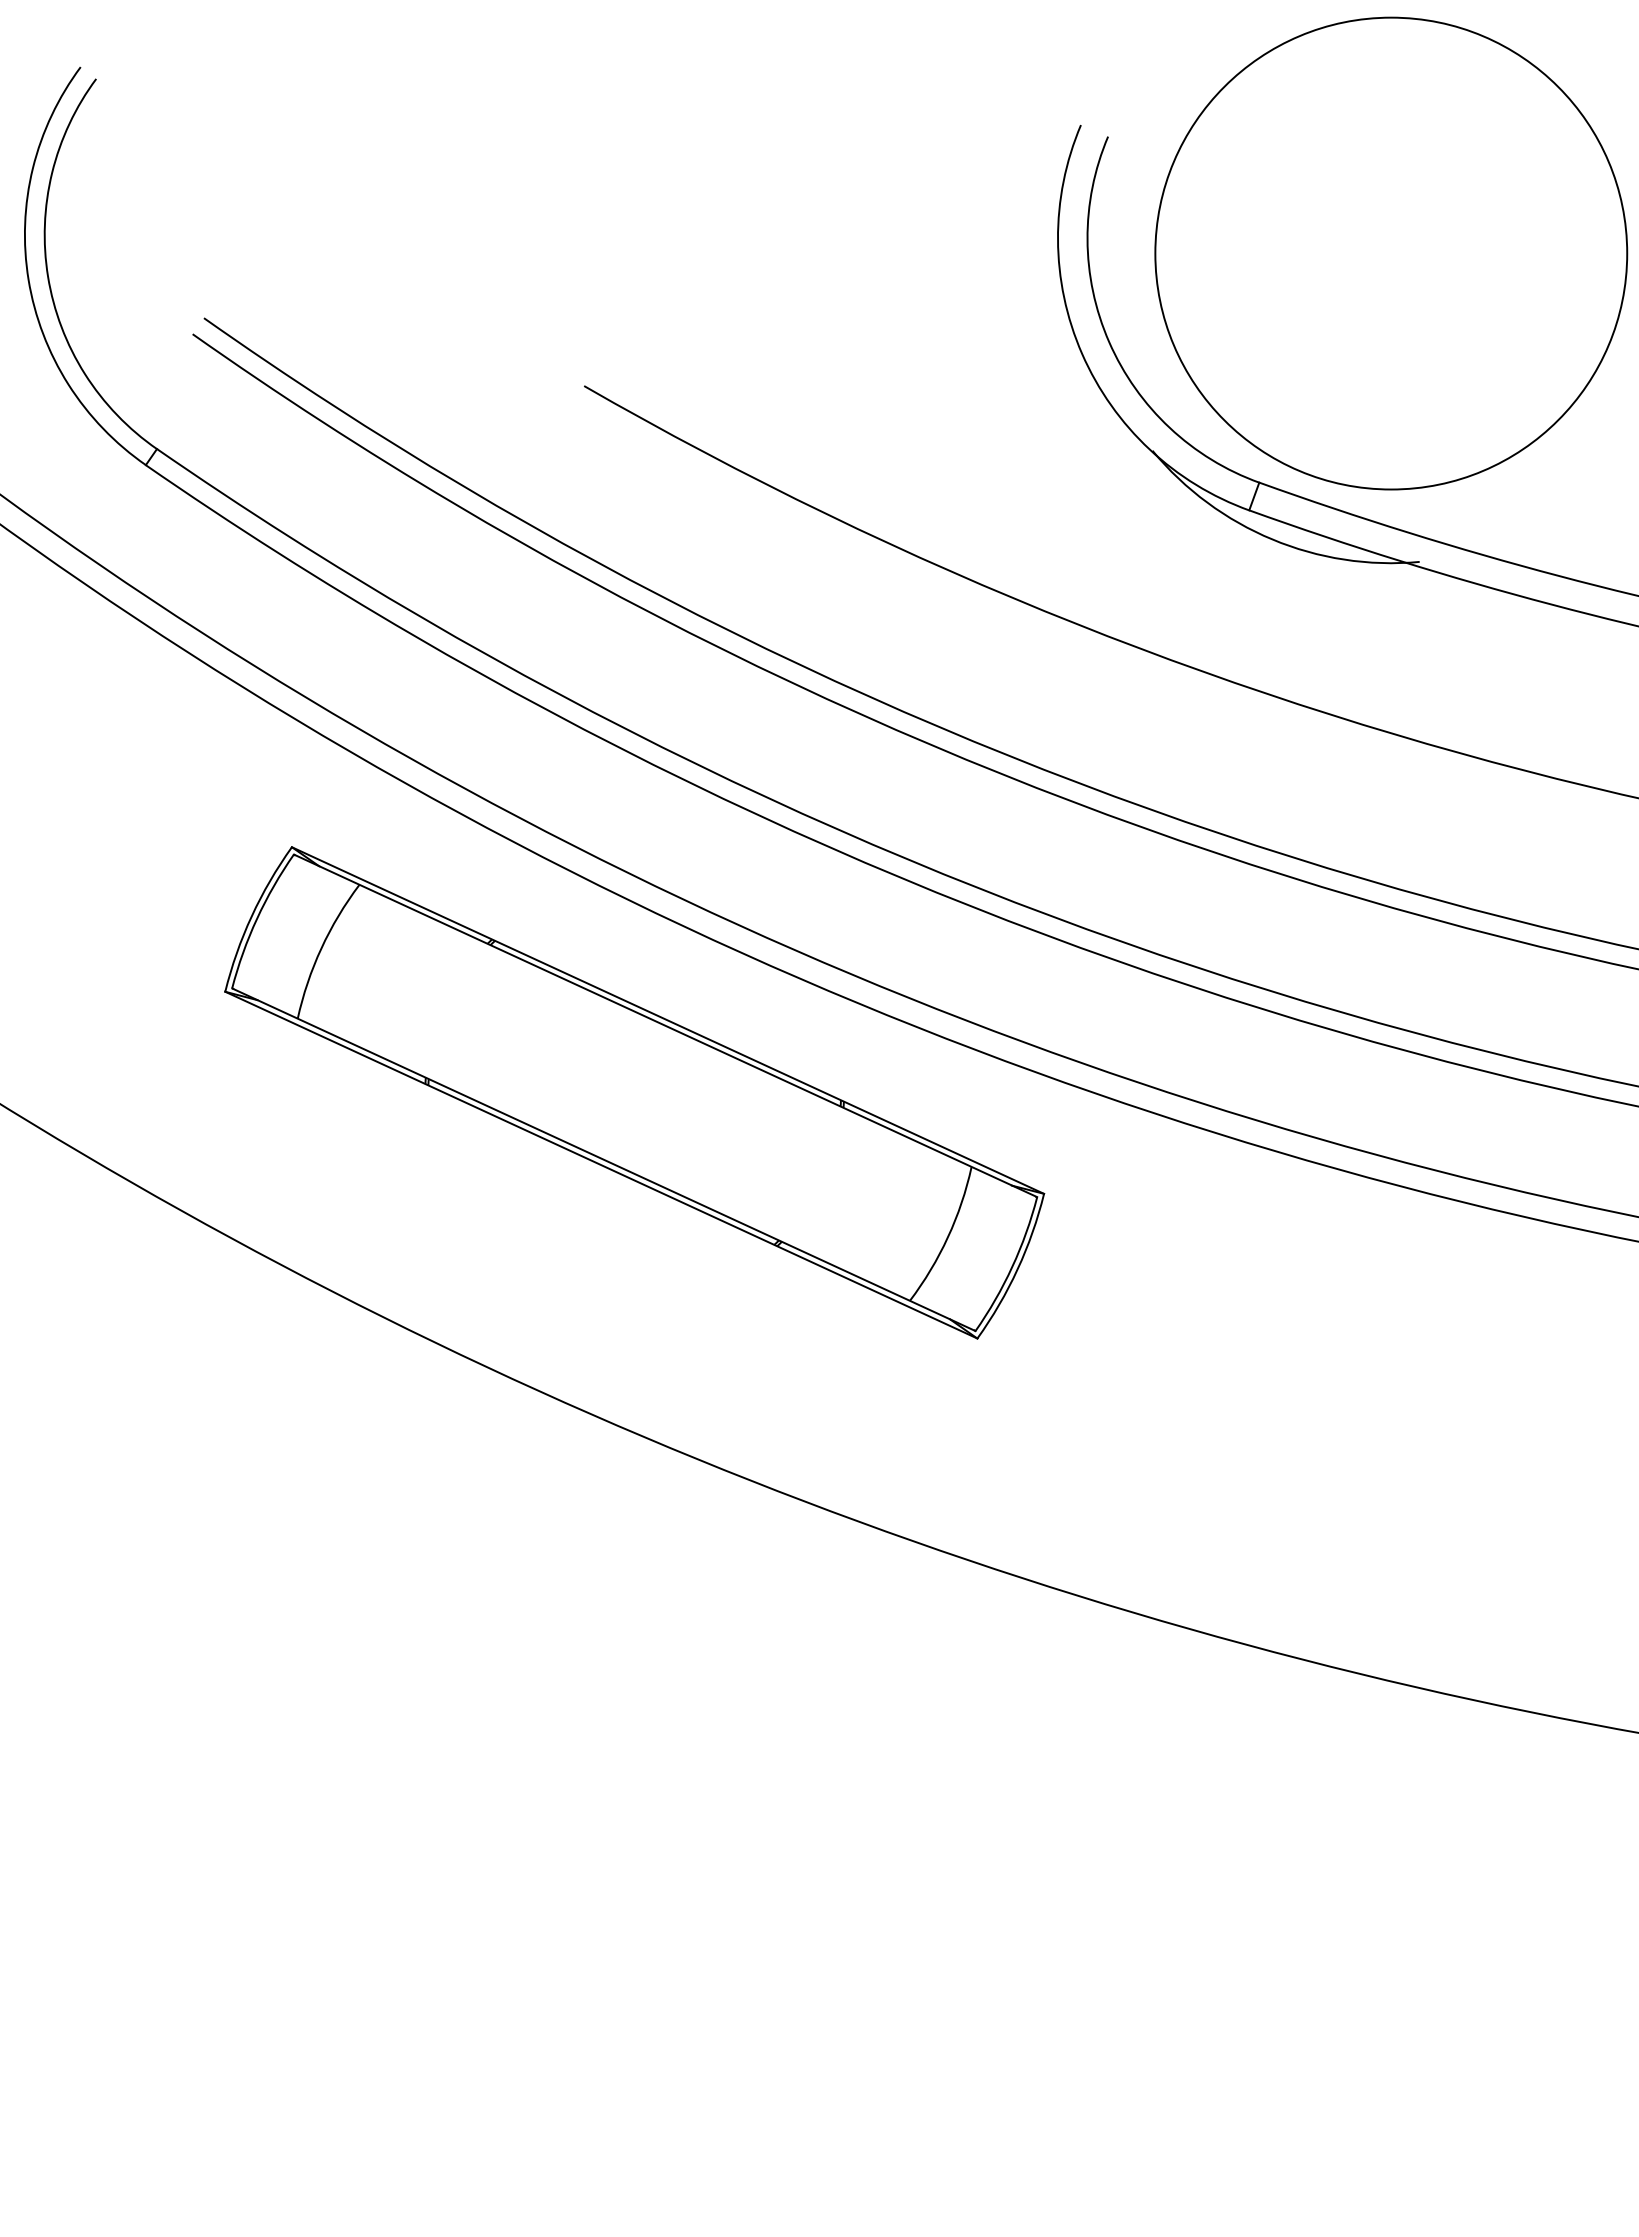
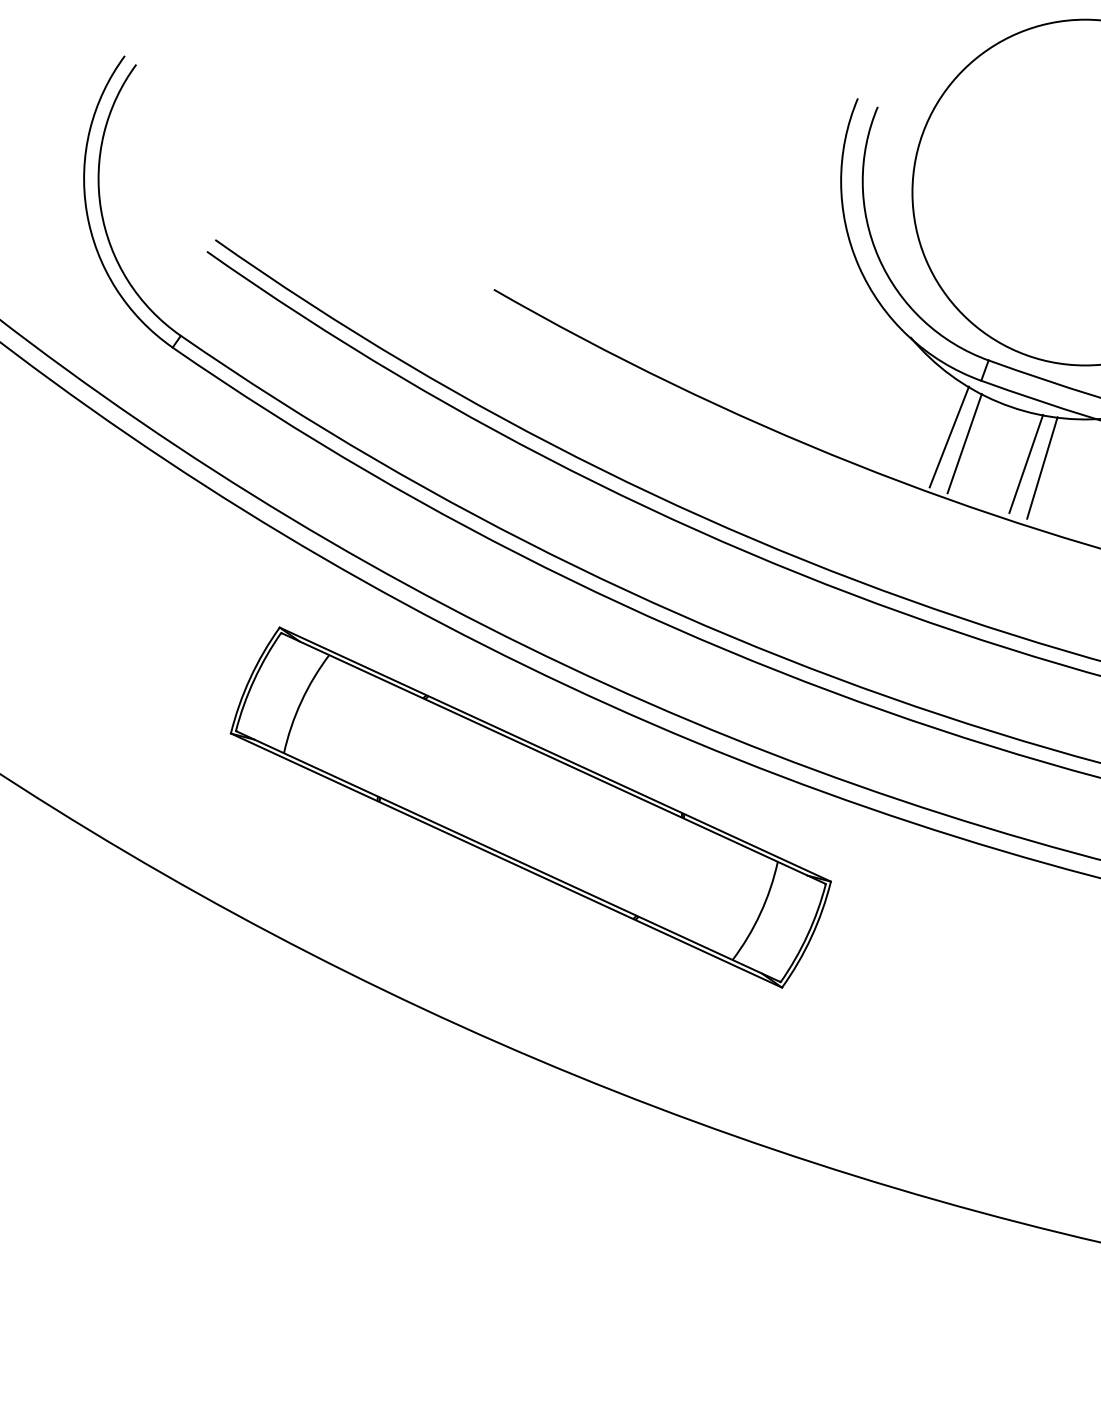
line: (1205, 586) -> (949, 436), added
line: (1226, 595) -> (964, 443), added
line: (1310, 623) -> (1026, 463), added
line: (1332, 629) -> (1042, 468), added

